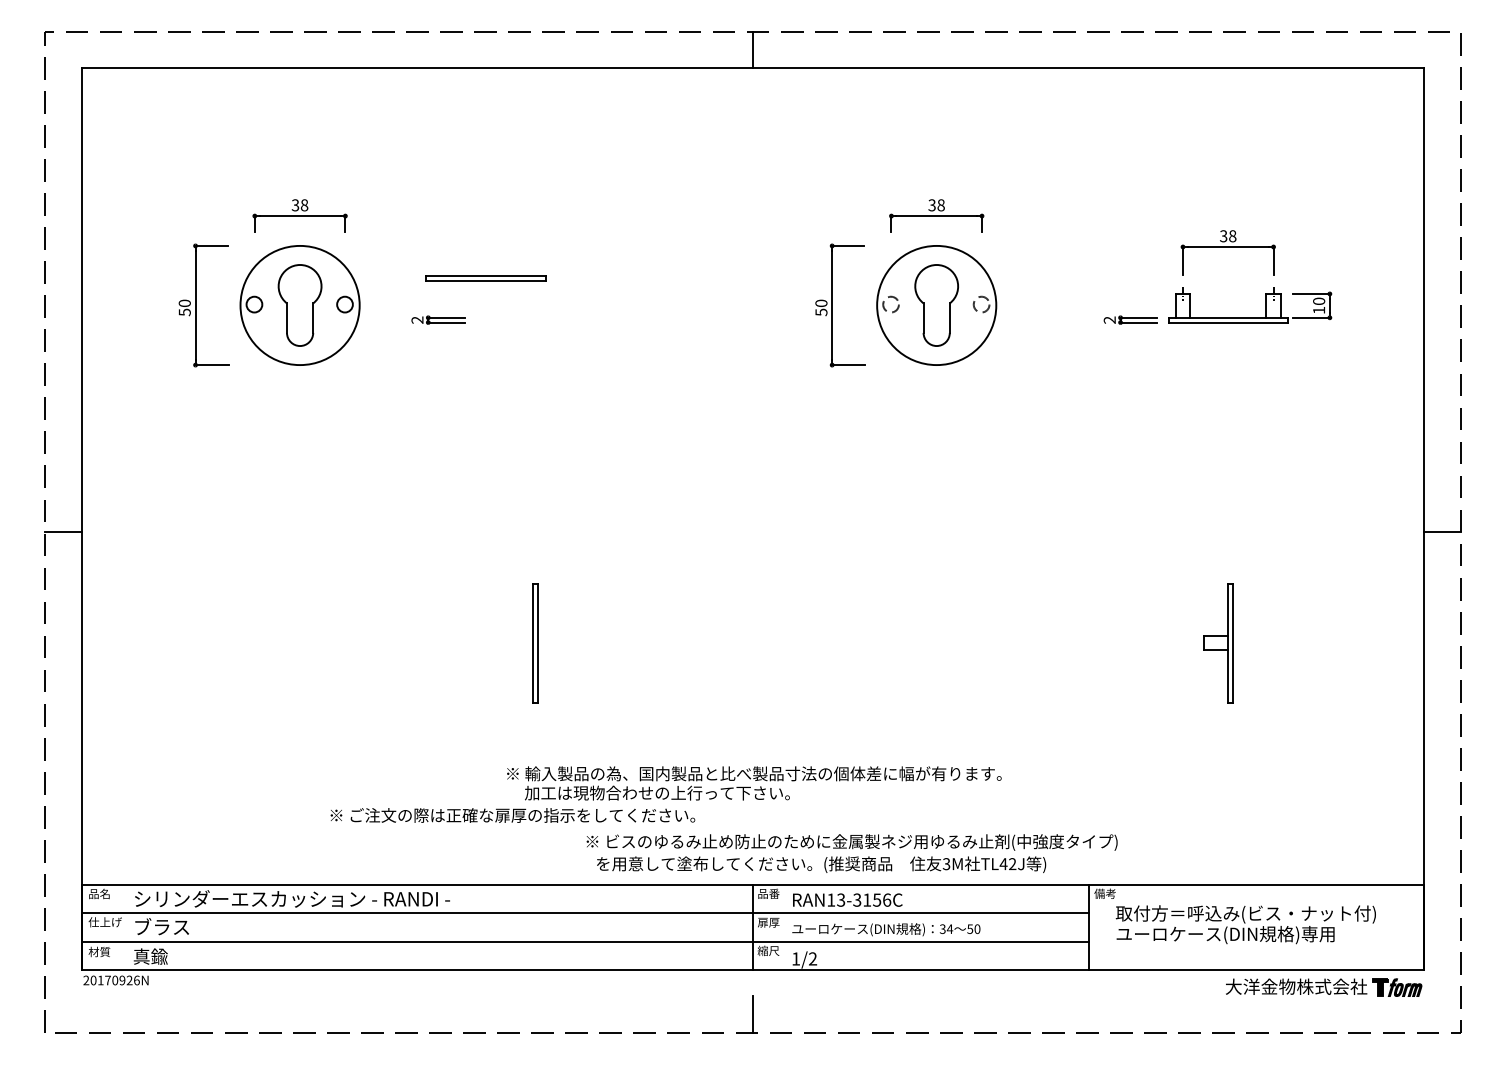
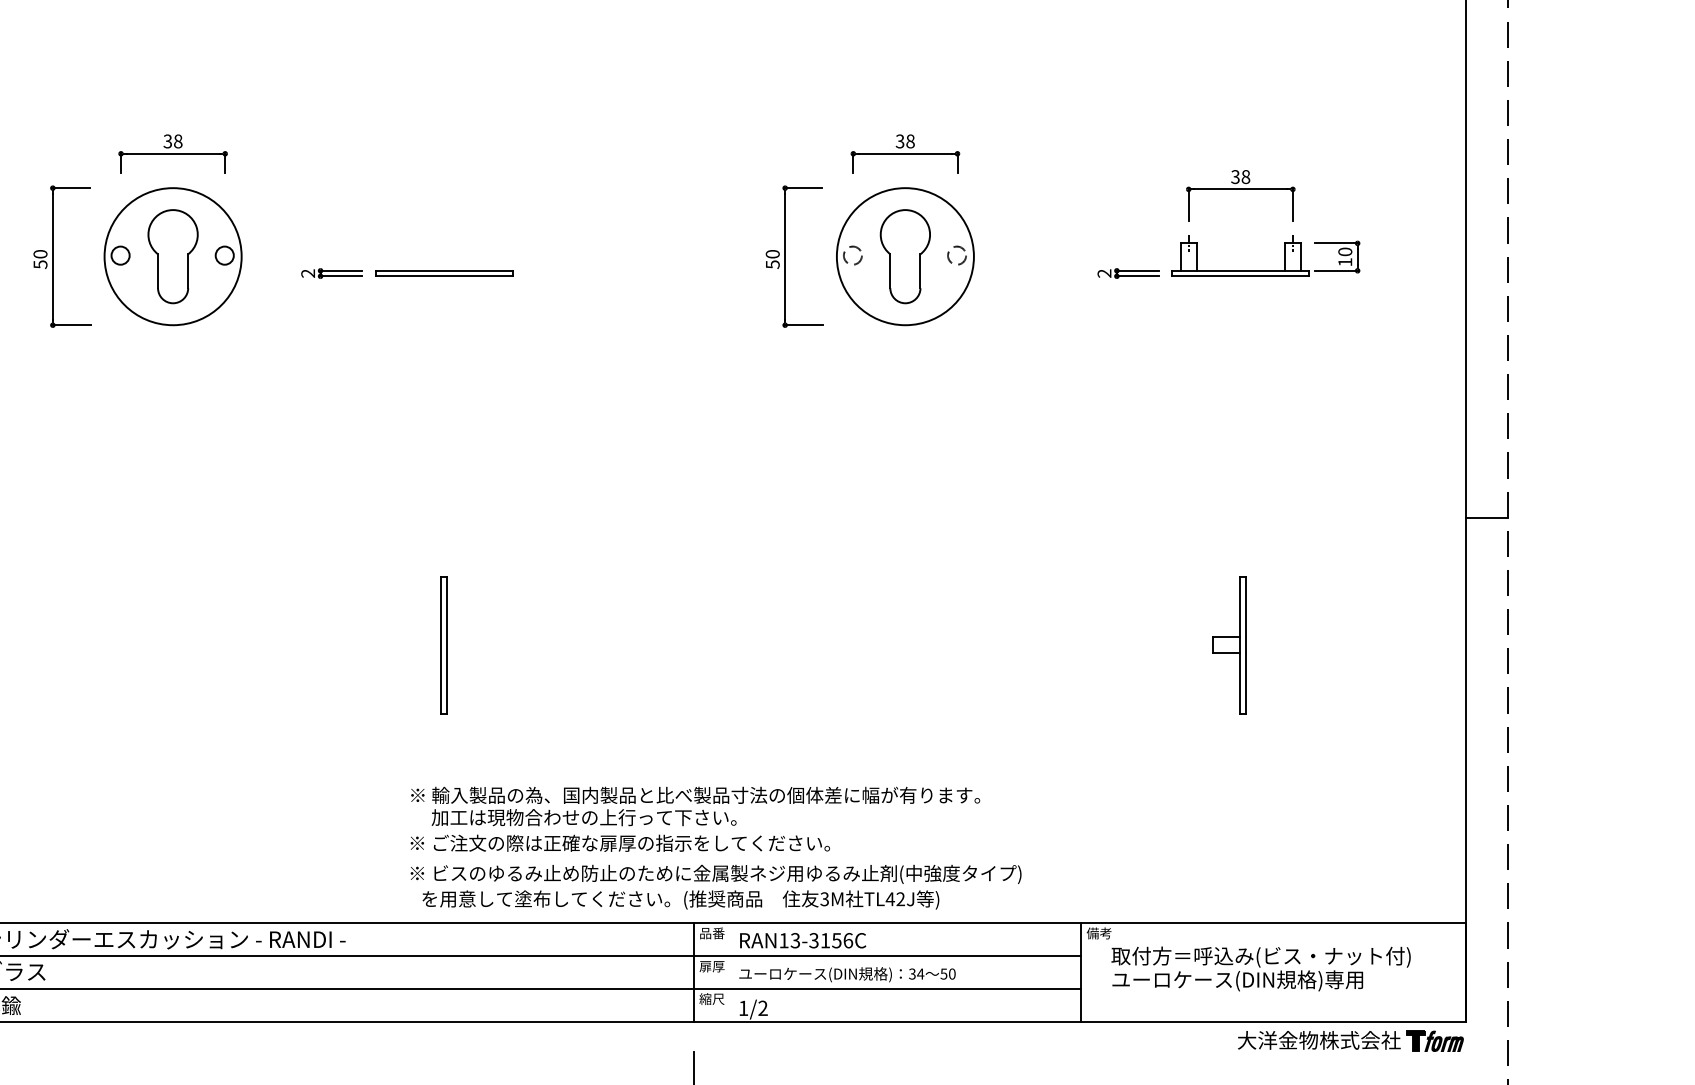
part: (485, 278) -> (443, 273), moved
text: (512, 815) -> (619, 843), moved
text: (851, 853) -> (715, 887), moved

